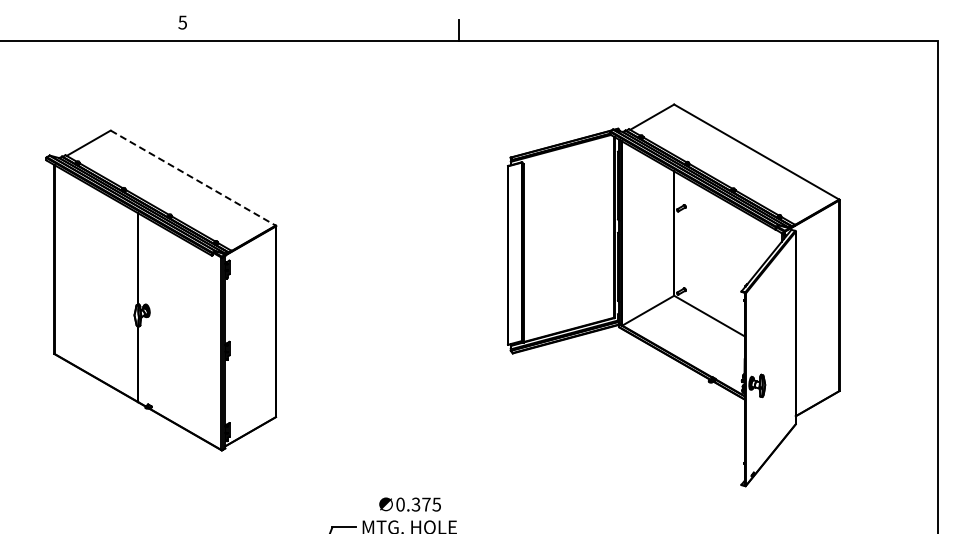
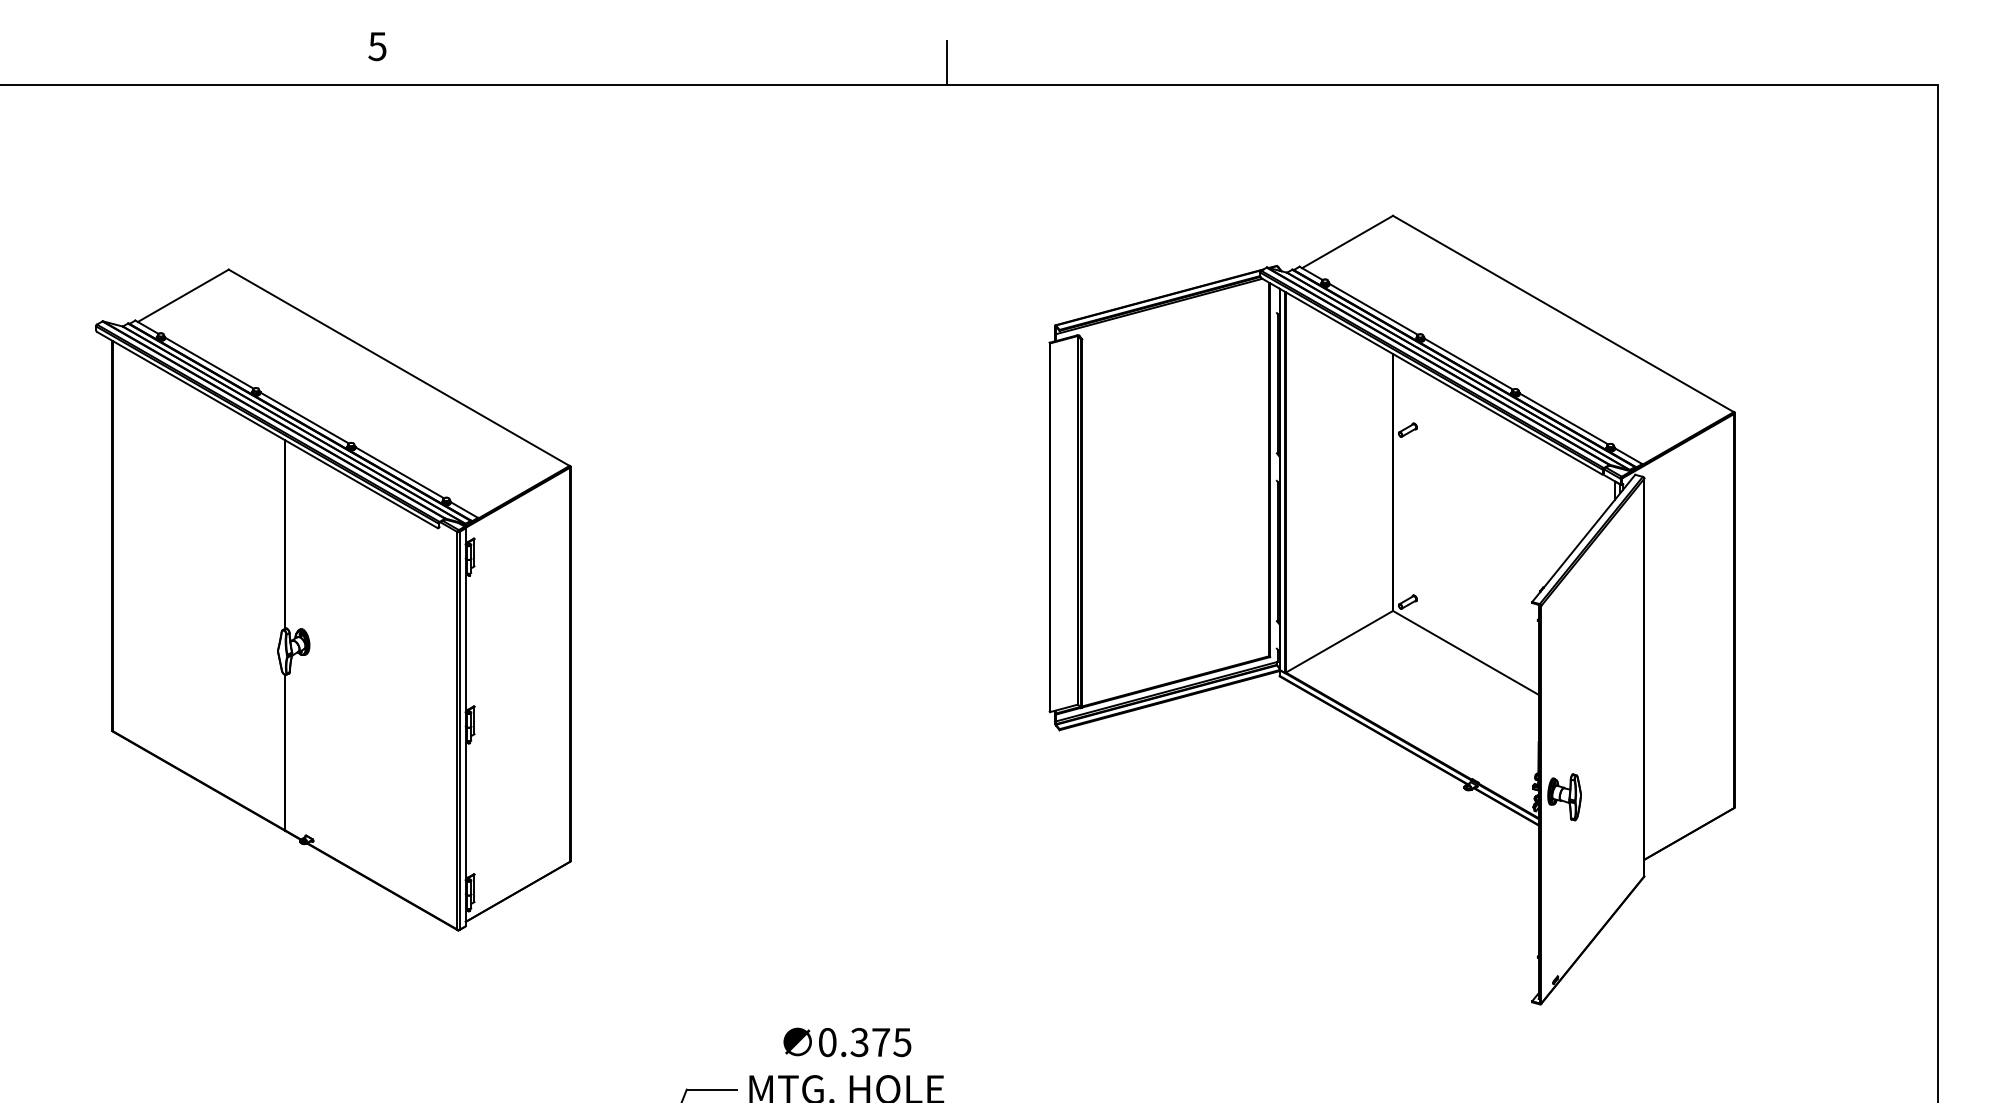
line: (193, 178) -> (399, 368), dashed -> solid

